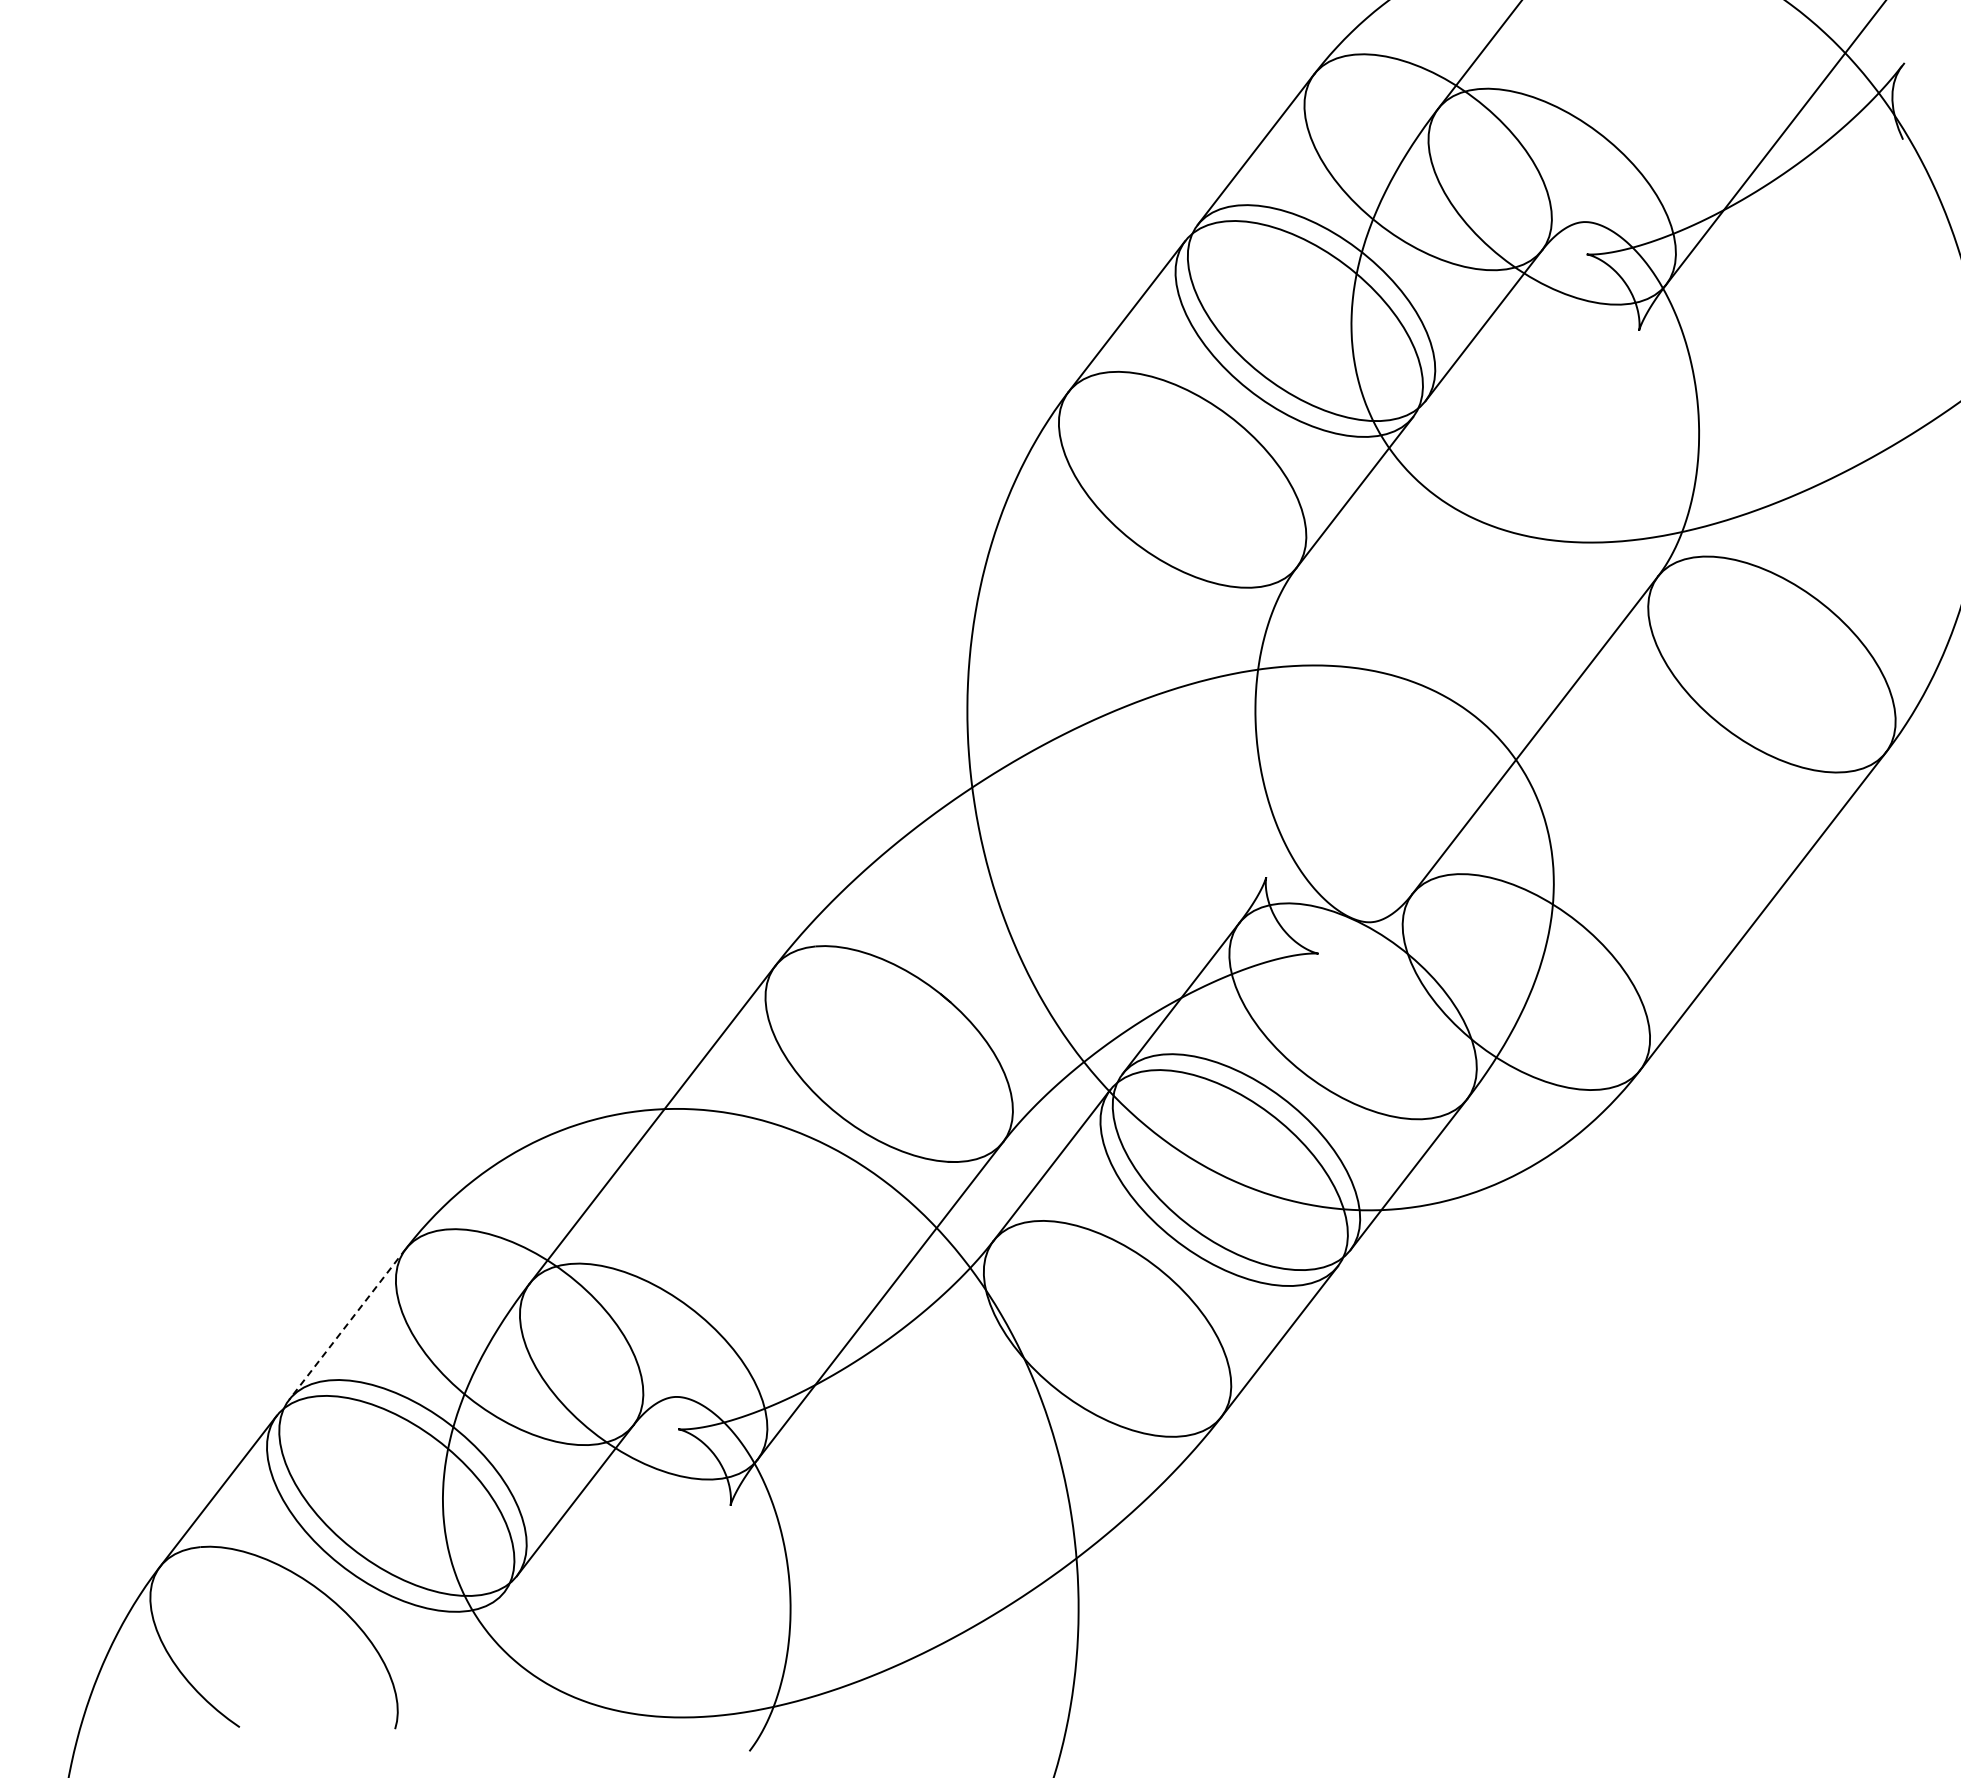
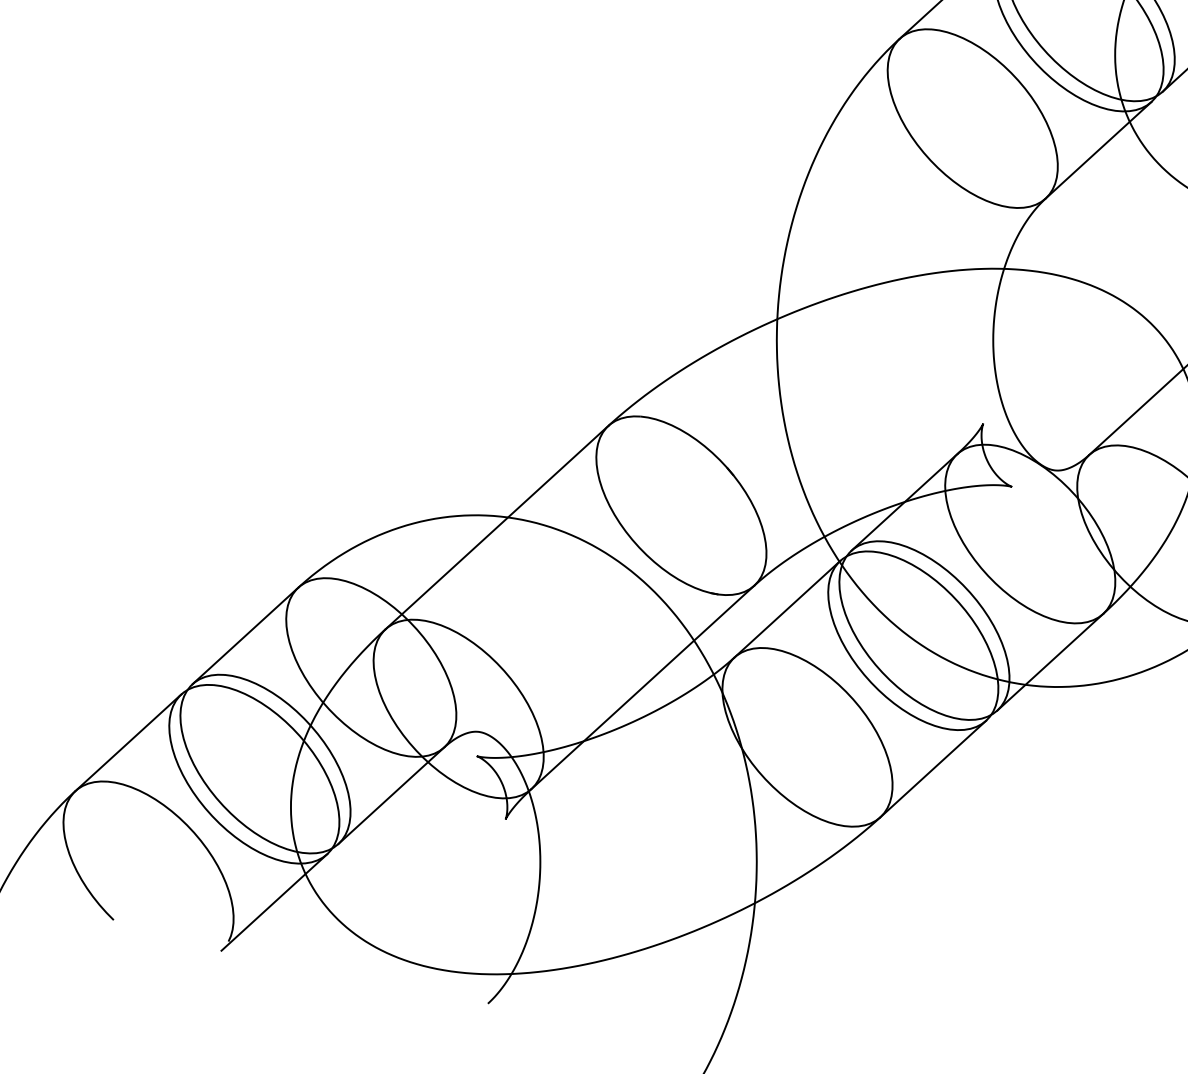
line: (347, 1324) -> (245, 635), dashed -> solid
line: (446, 1666) -> (274, 901), added

